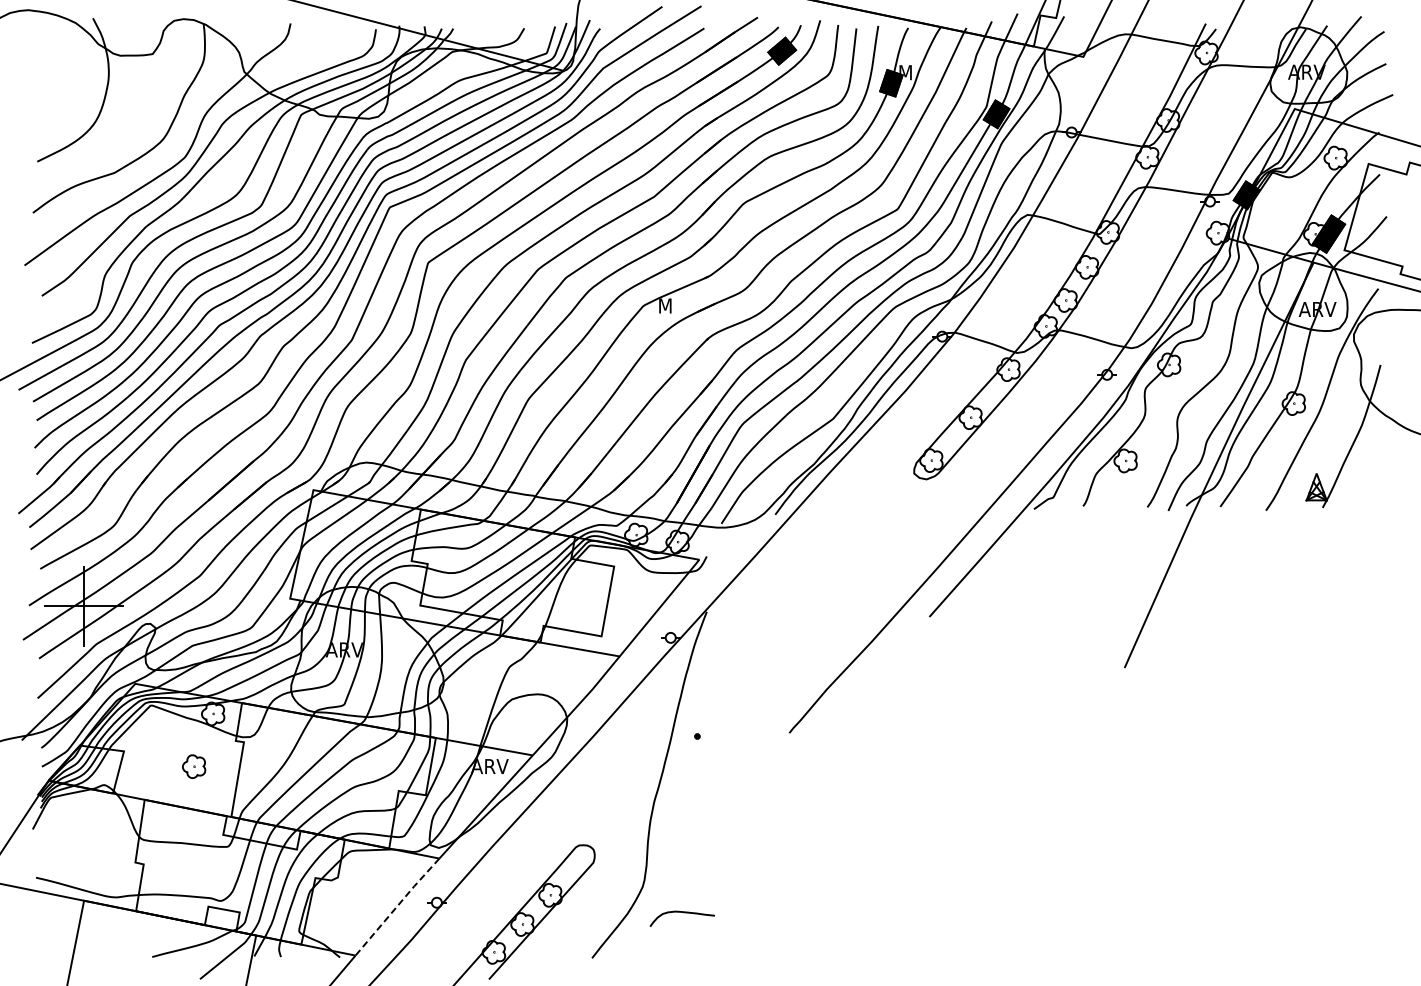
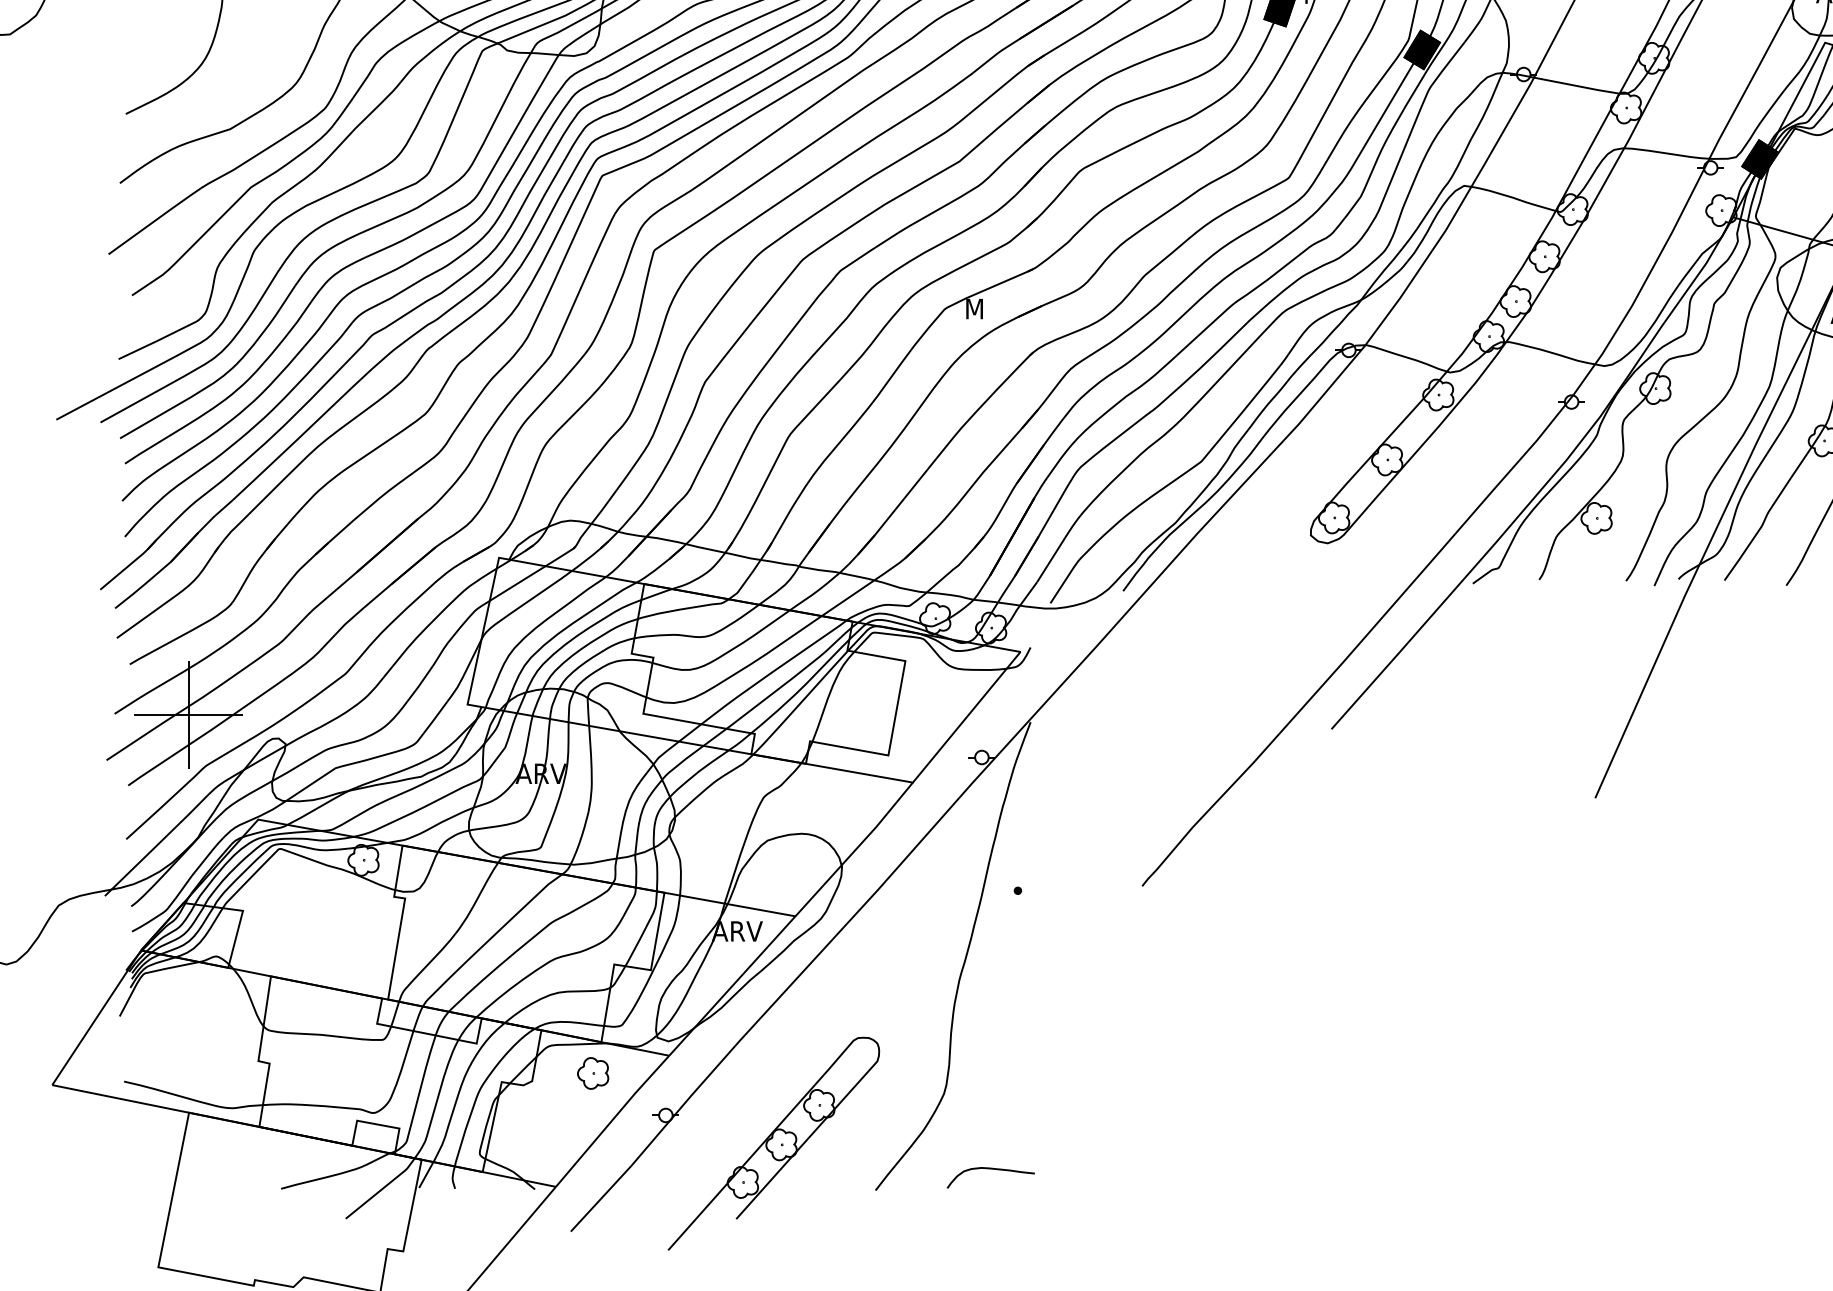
part: (194, 766) -> (593, 1073), moved
line: (397, 906) -> (612, 1120), dashed -> solid
curve: (683, 913) -> (992, 1170), moved

